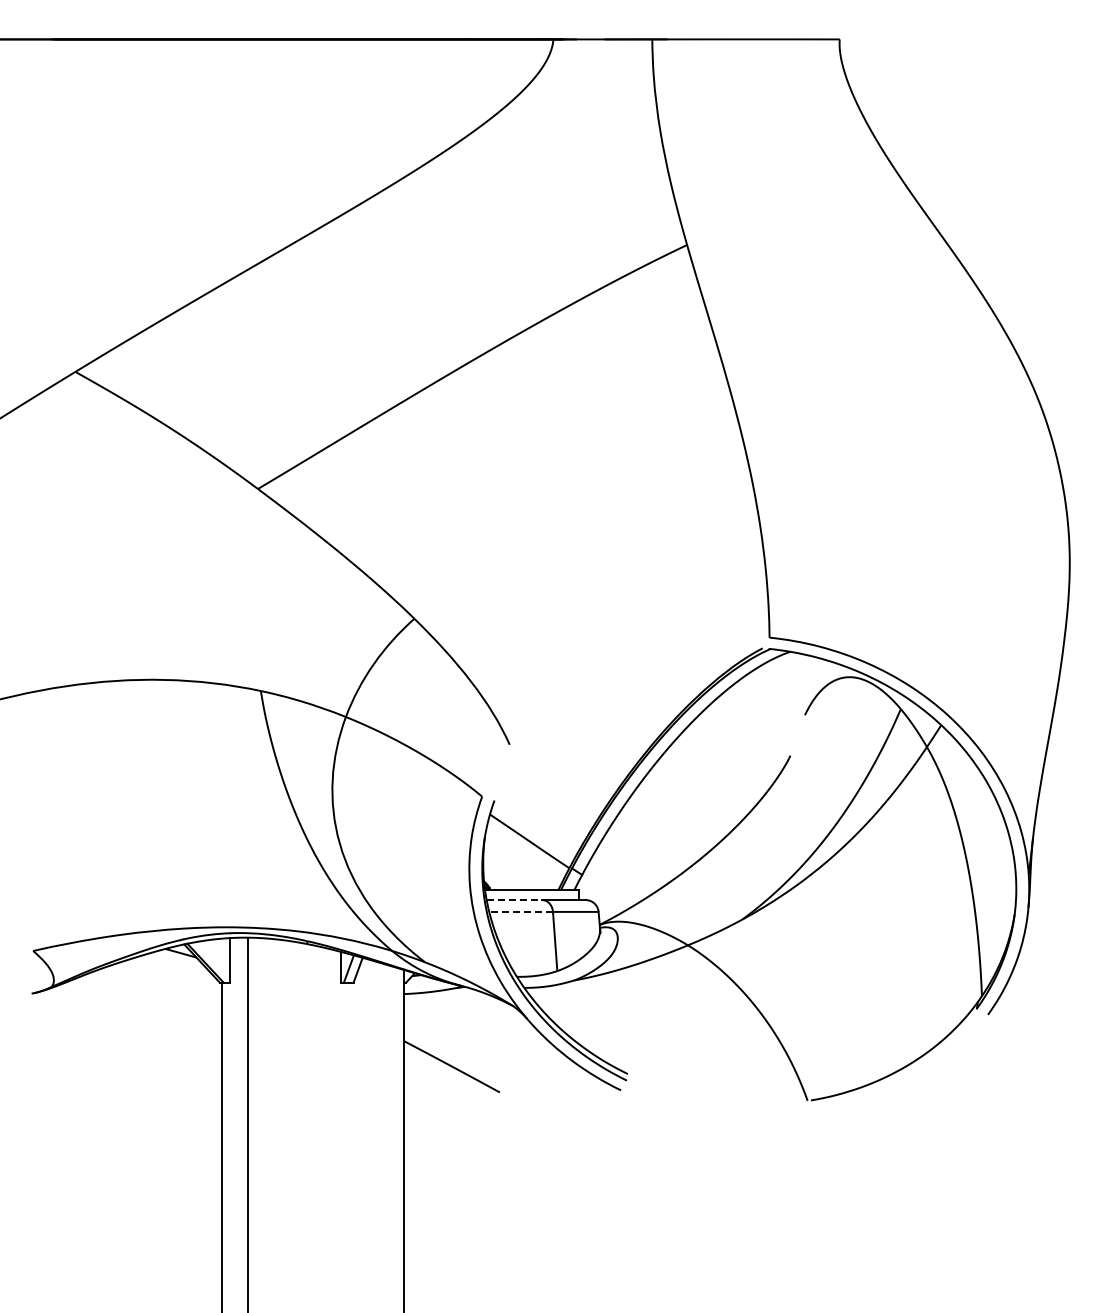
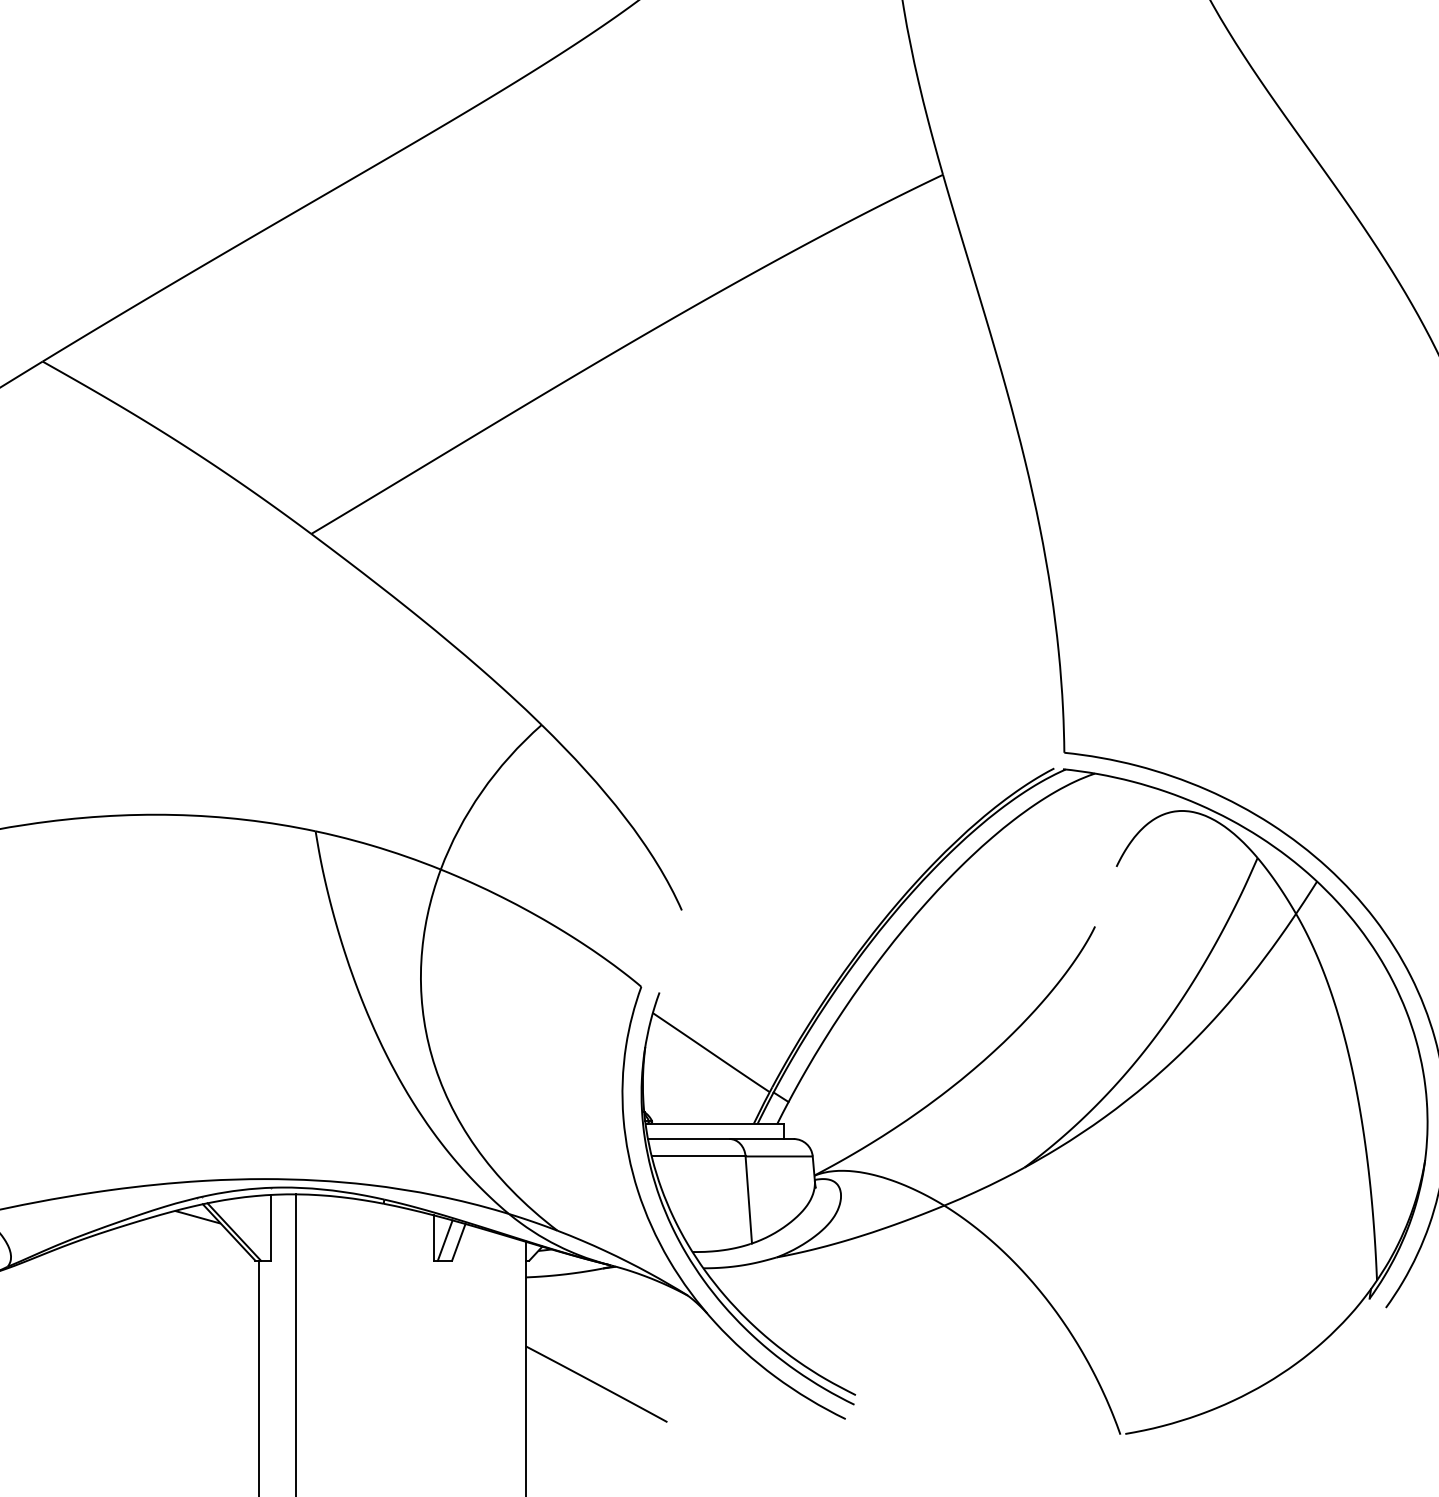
line: (514, 900) -> (688, 1139), dashed -> solid
line: (521, 911) -> (699, 1155), dashed -> solid

